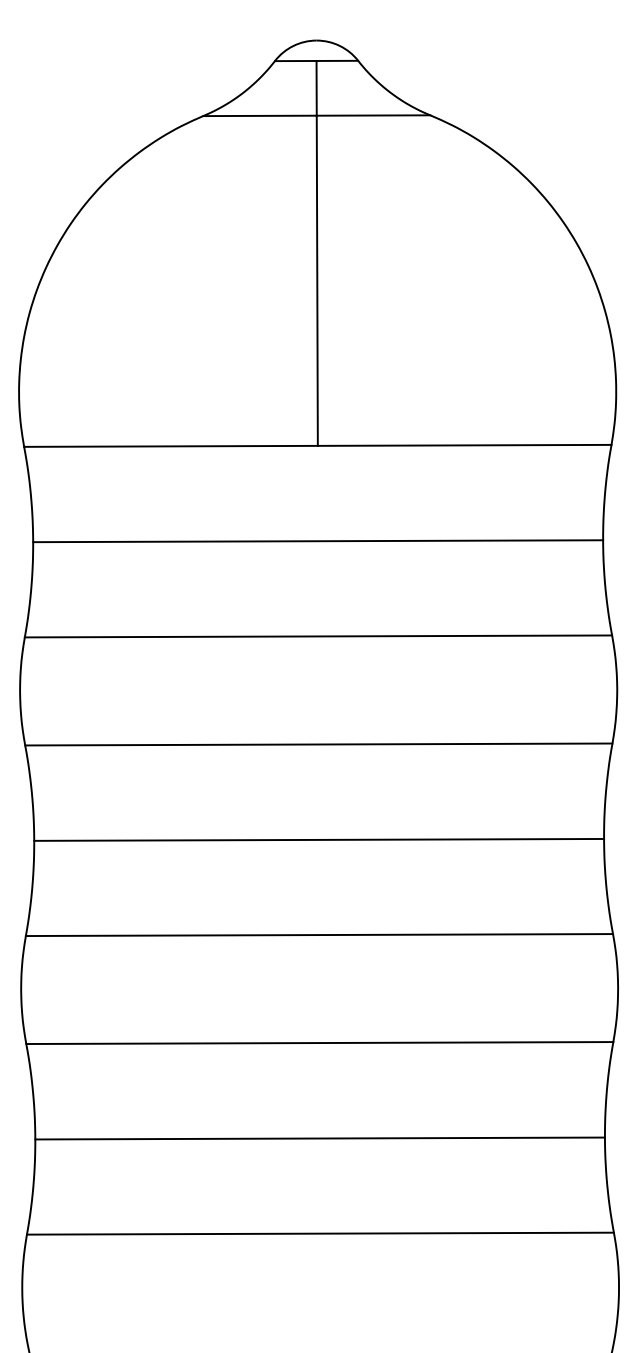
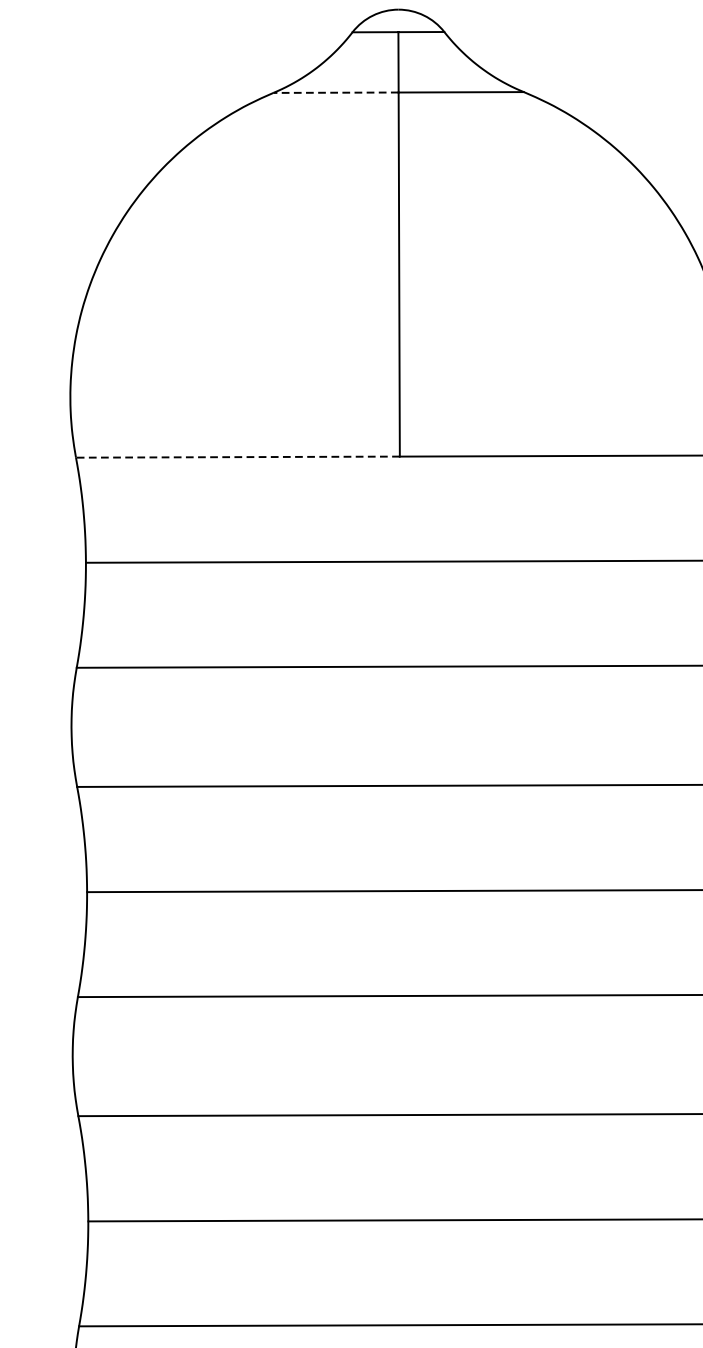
line: (259, 115) -> (335, 92), solid -> dashed
line: (171, 446) -> (238, 457), solid -> dashed

